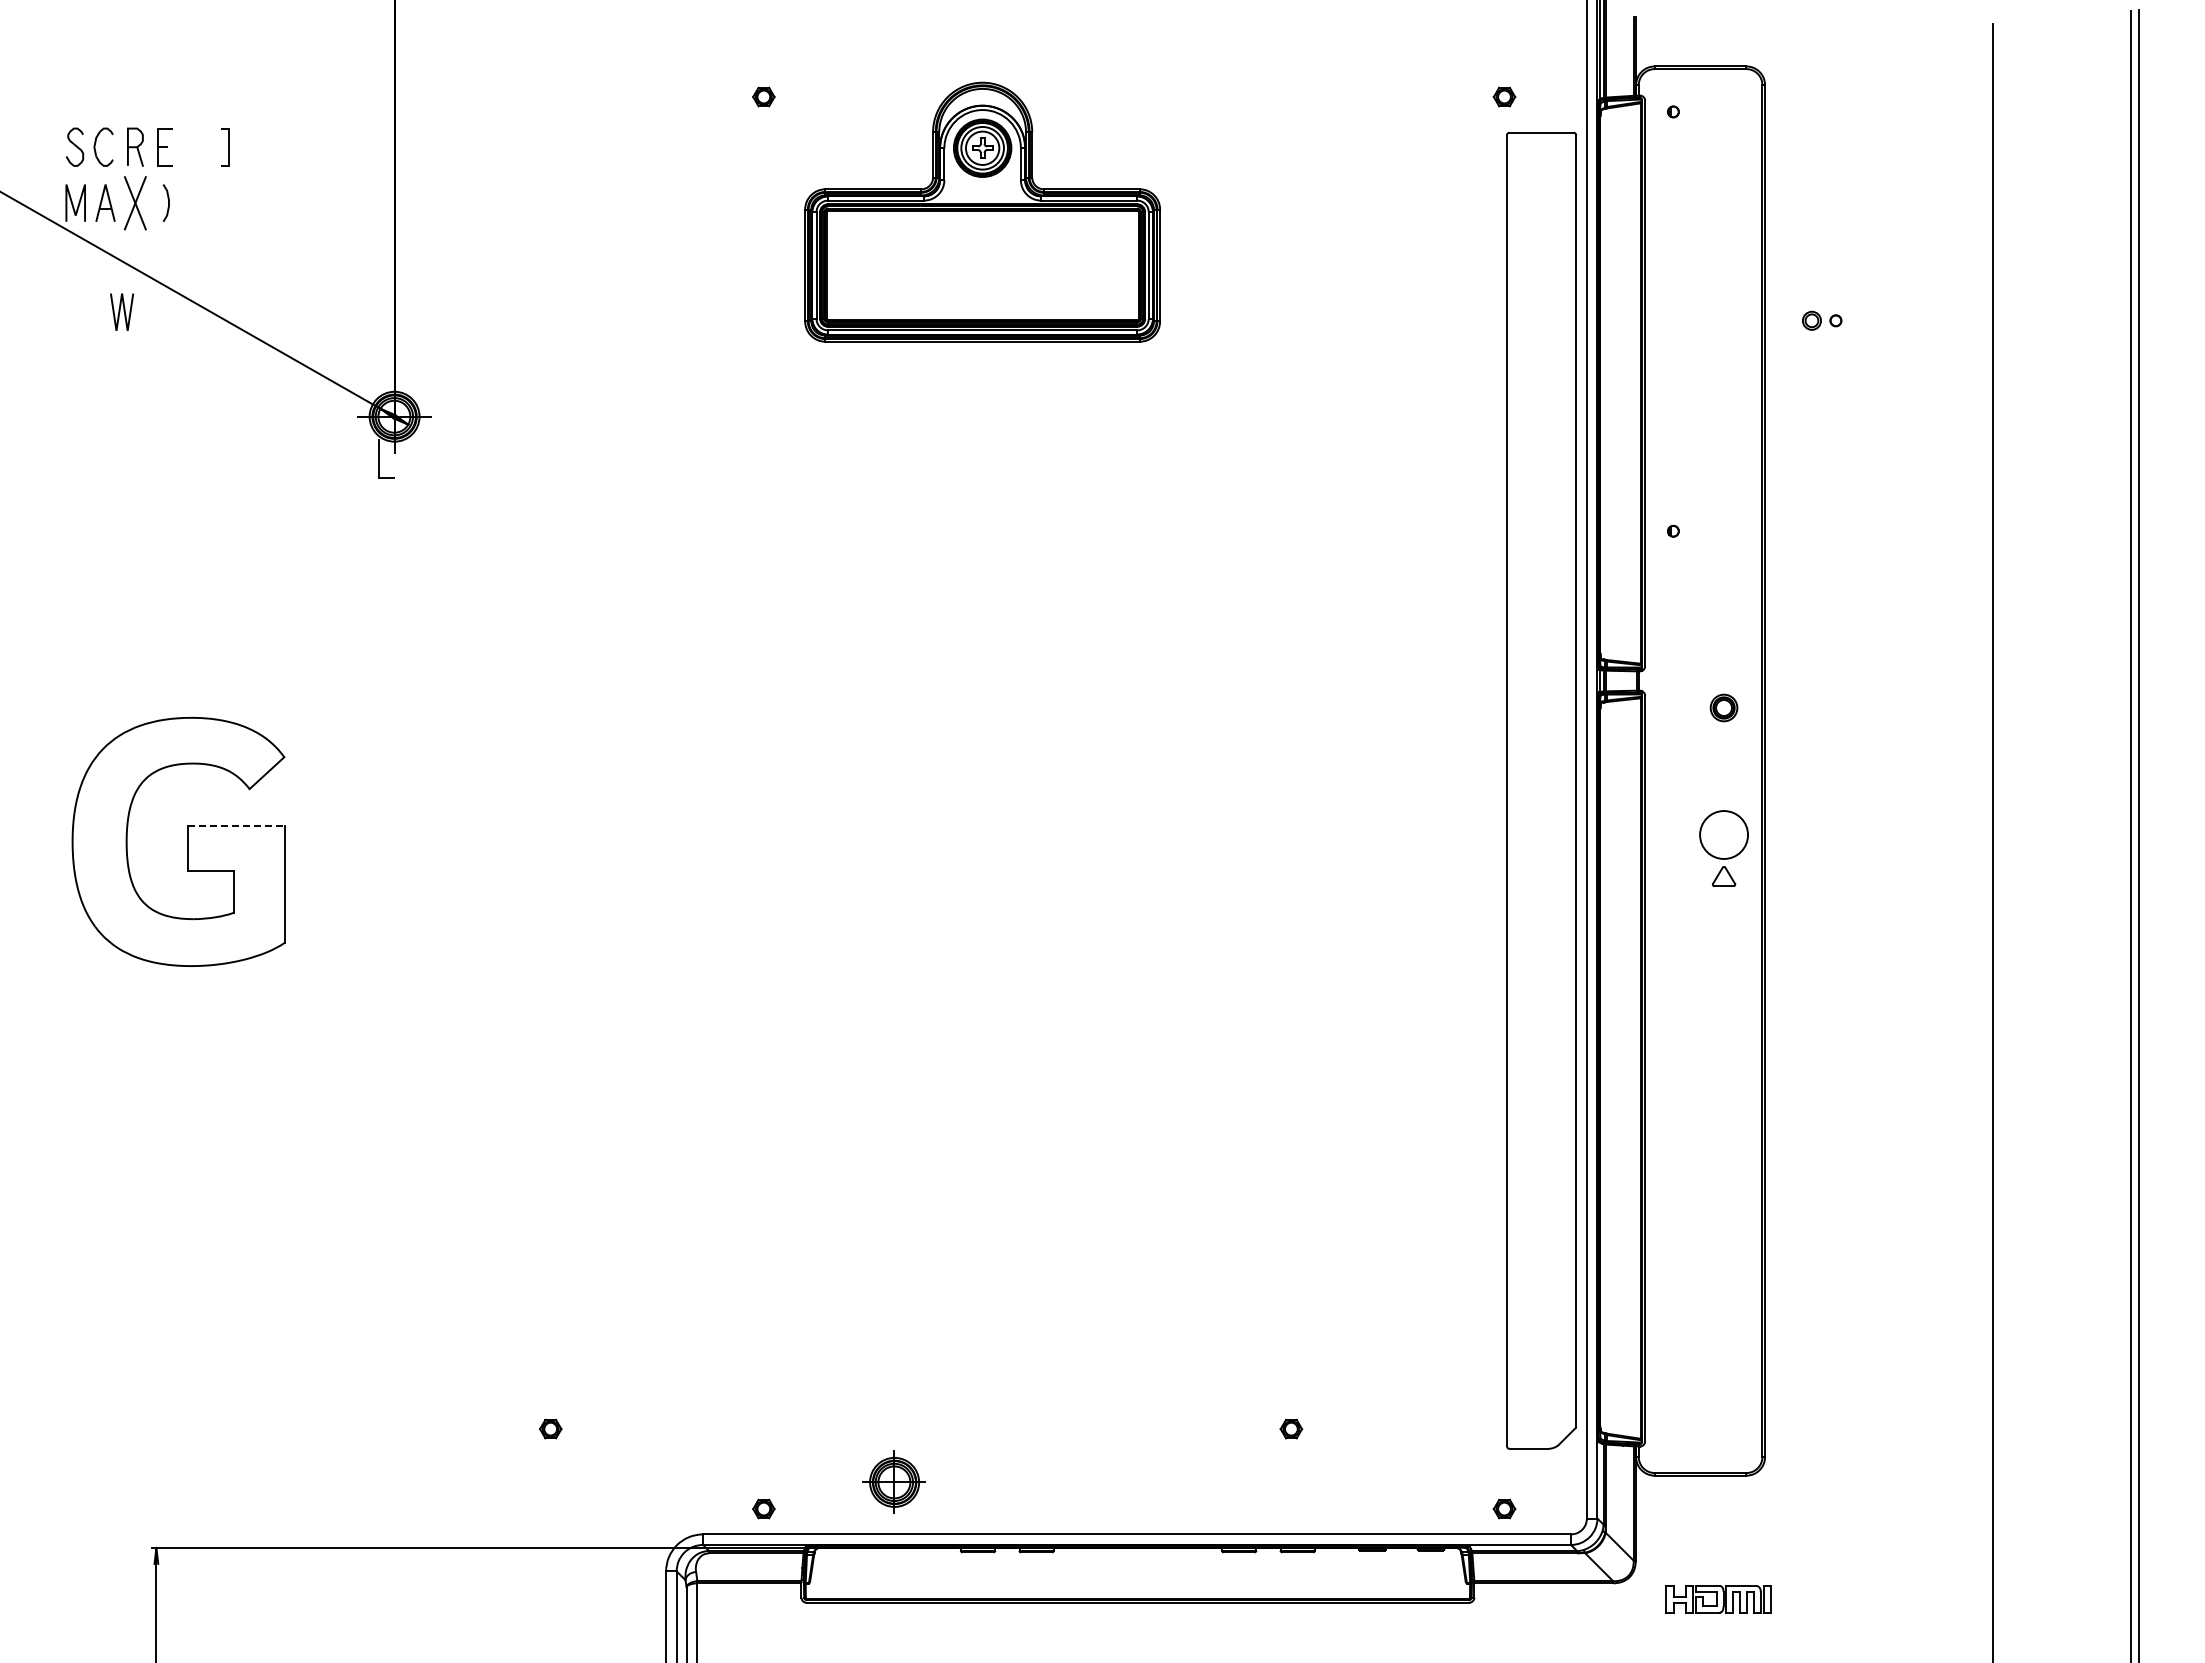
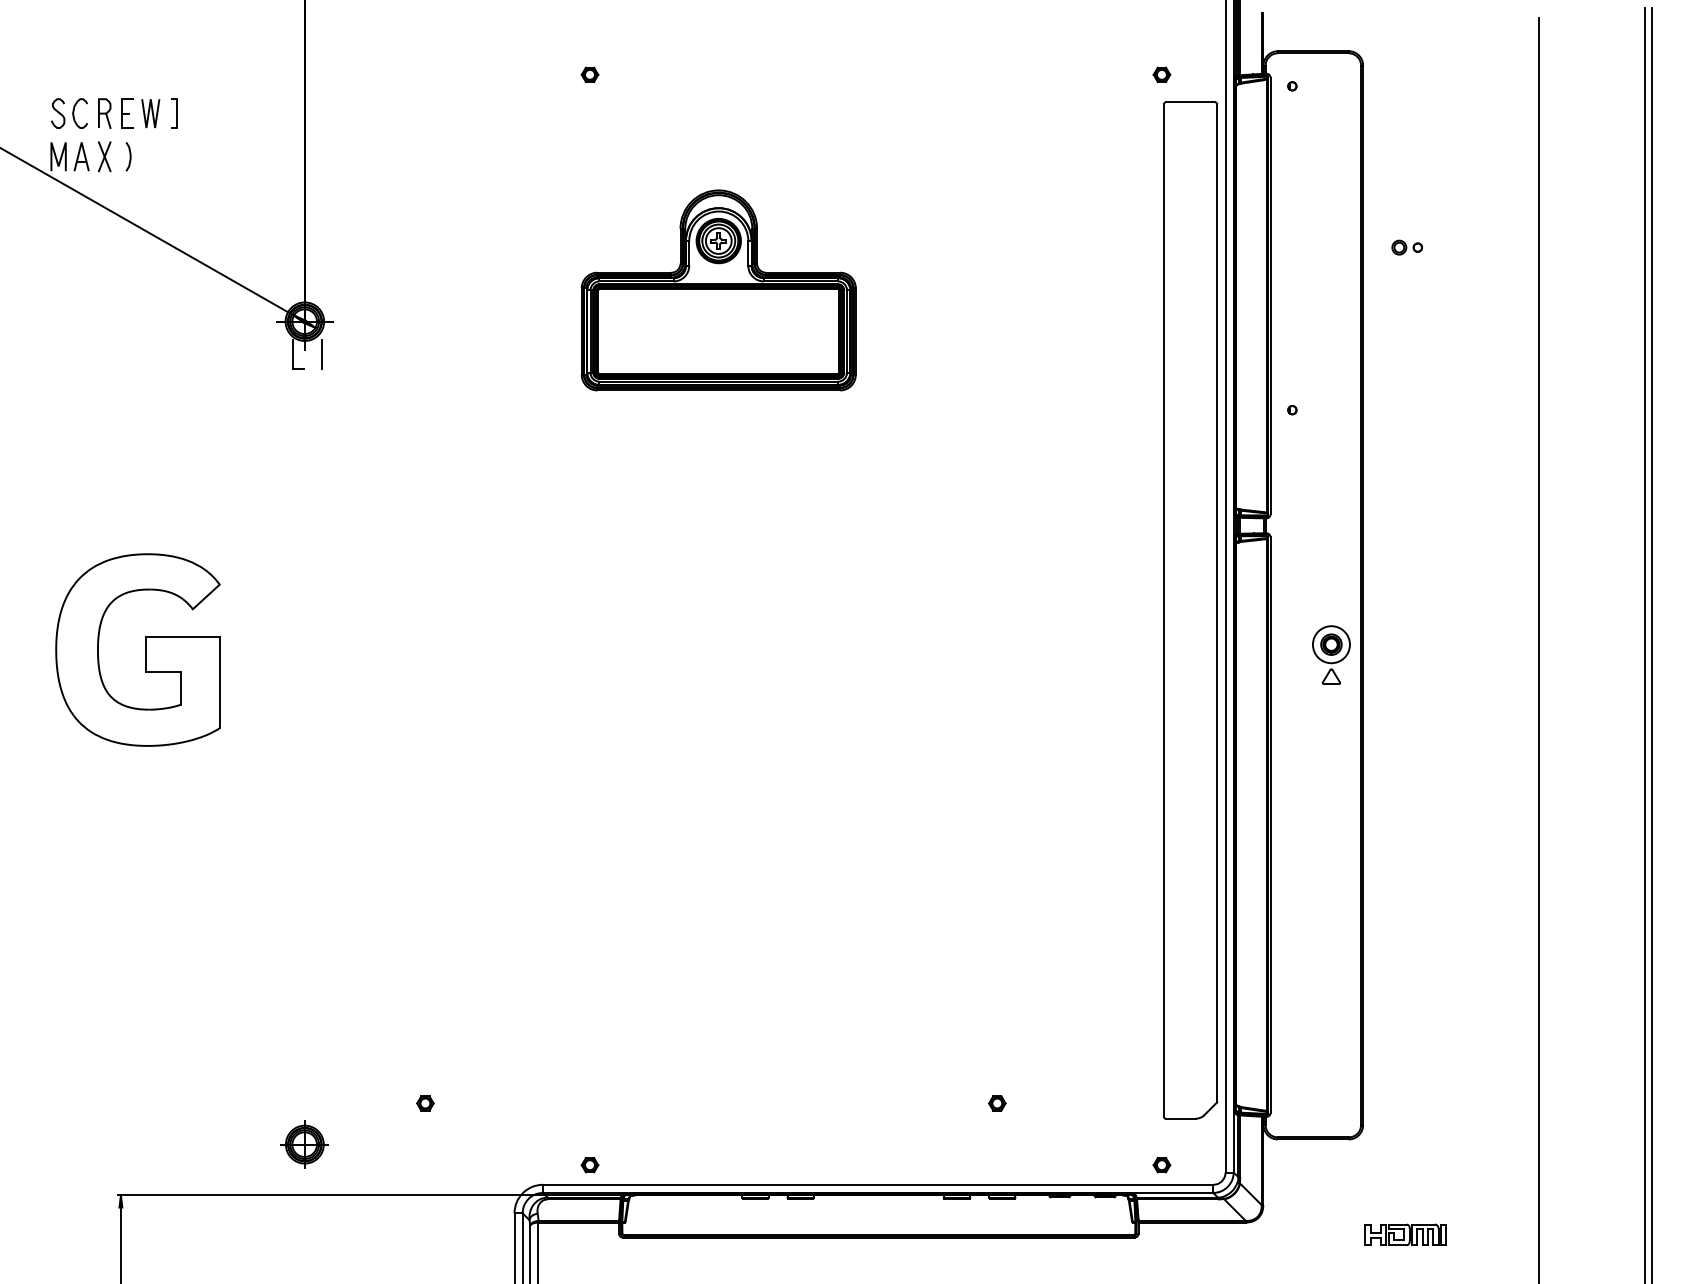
part: (135, 202) -> (104, 156), size x0.71
part: (982, 211) -> (718, 289), moved
line: (120, 311) -> (149, 113), moved
line: (416, 458) -> (321, 353), added
part: (1723, 707) -> (1331, 644), moved
line: (237, 825) -> (183, 637), dashed -> solid
part: (893, 1481) -> (304, 1143), moved
part: (1718, 1599) -> (1405, 1235), moved

